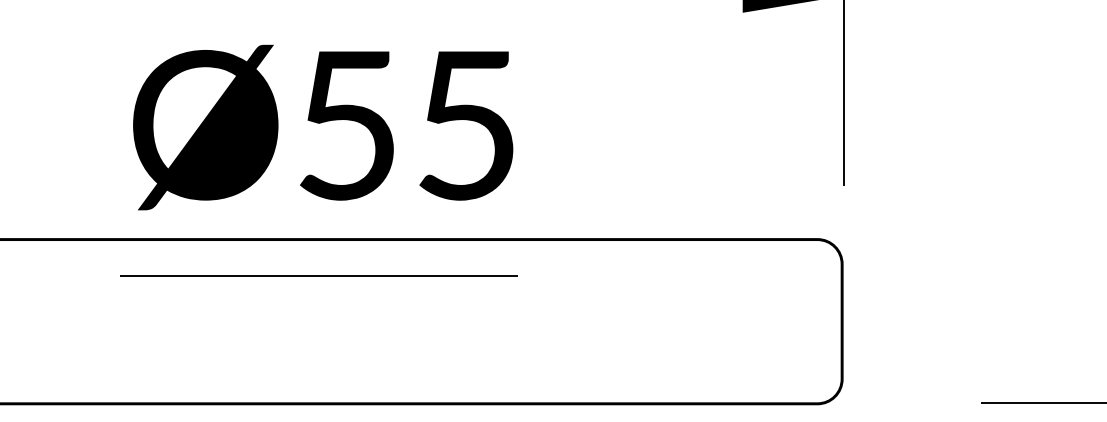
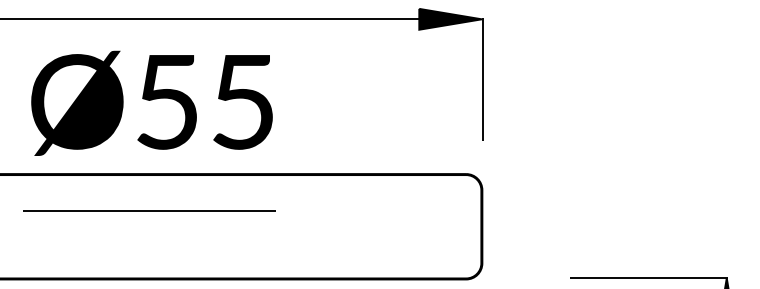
line: (319, 275) -> (149, 210), moved

